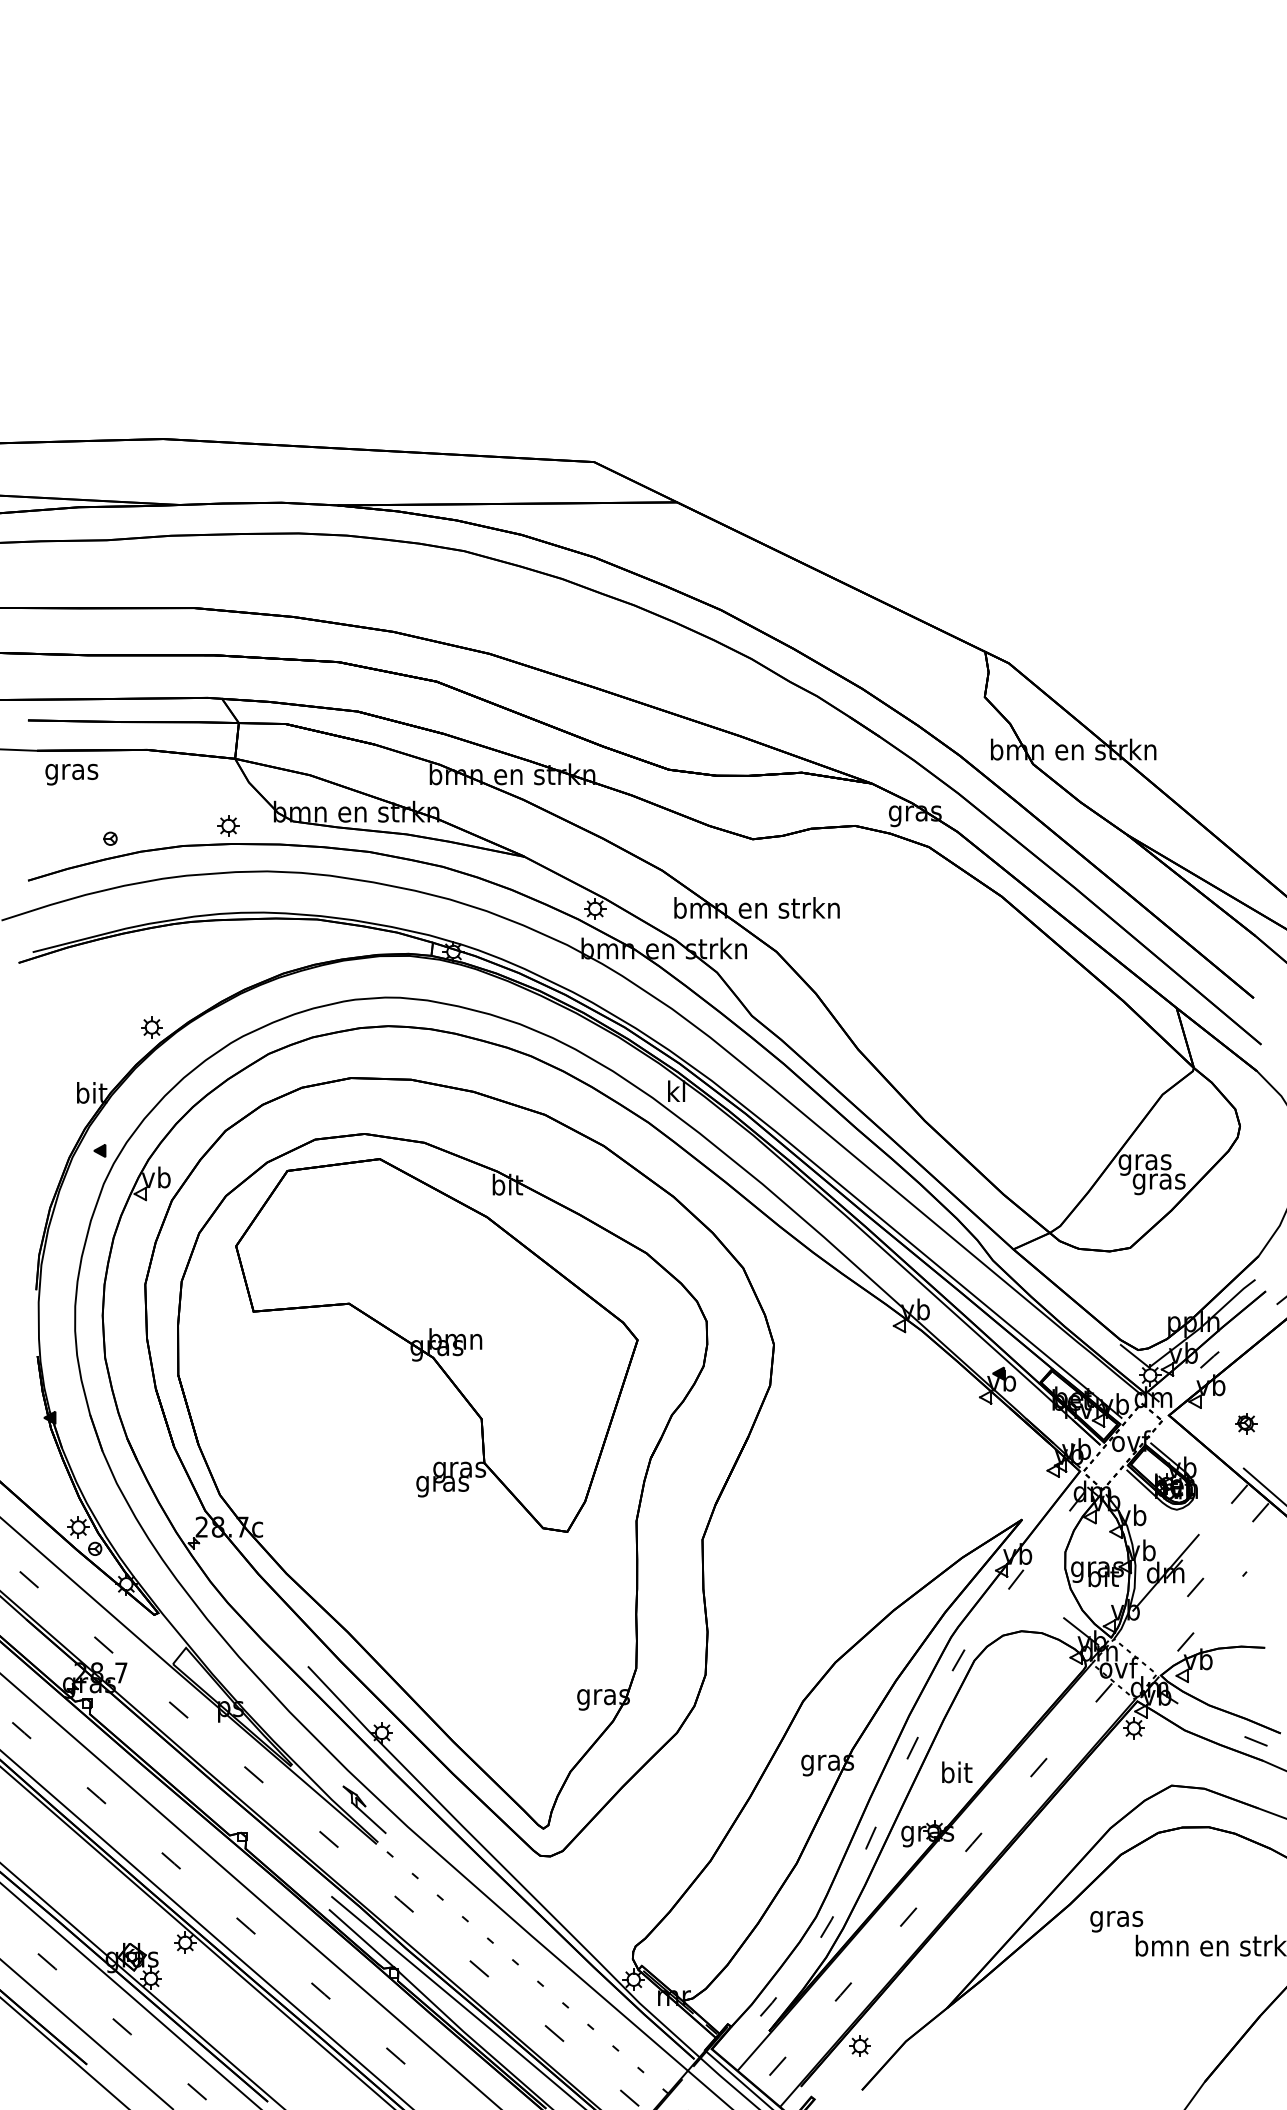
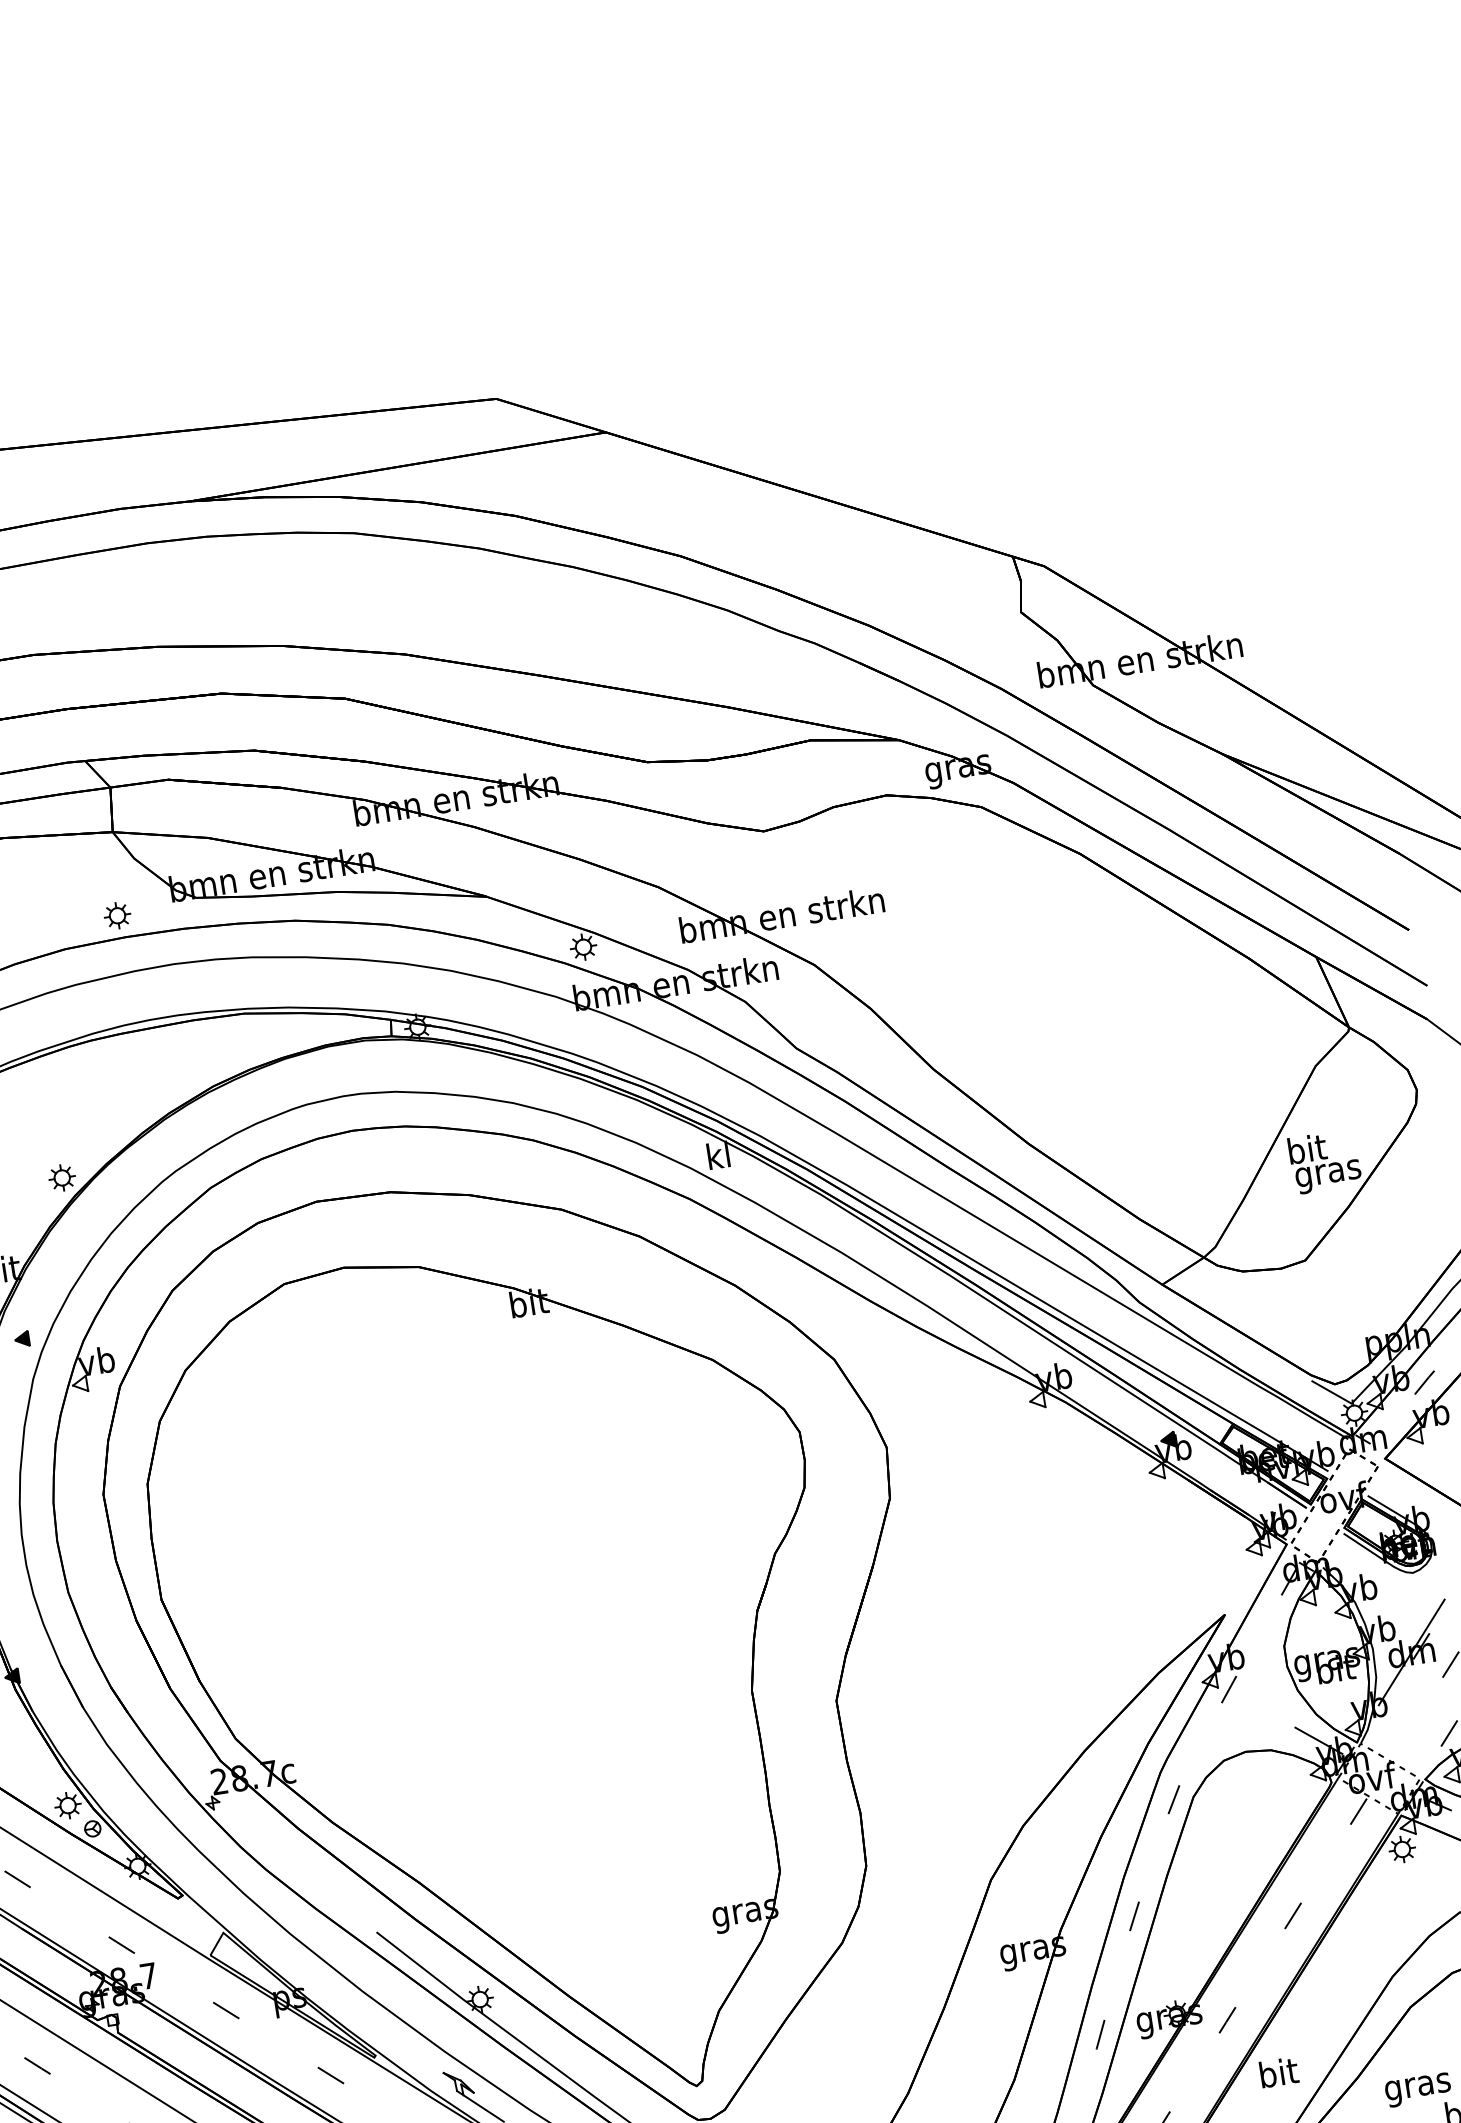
text: (1144, 1161) -> (1306, 1151), gras -> bit
part: (436, 1345) -> (472, 1513), removed
text: (957, 1772) -> (1279, 2072), moved

